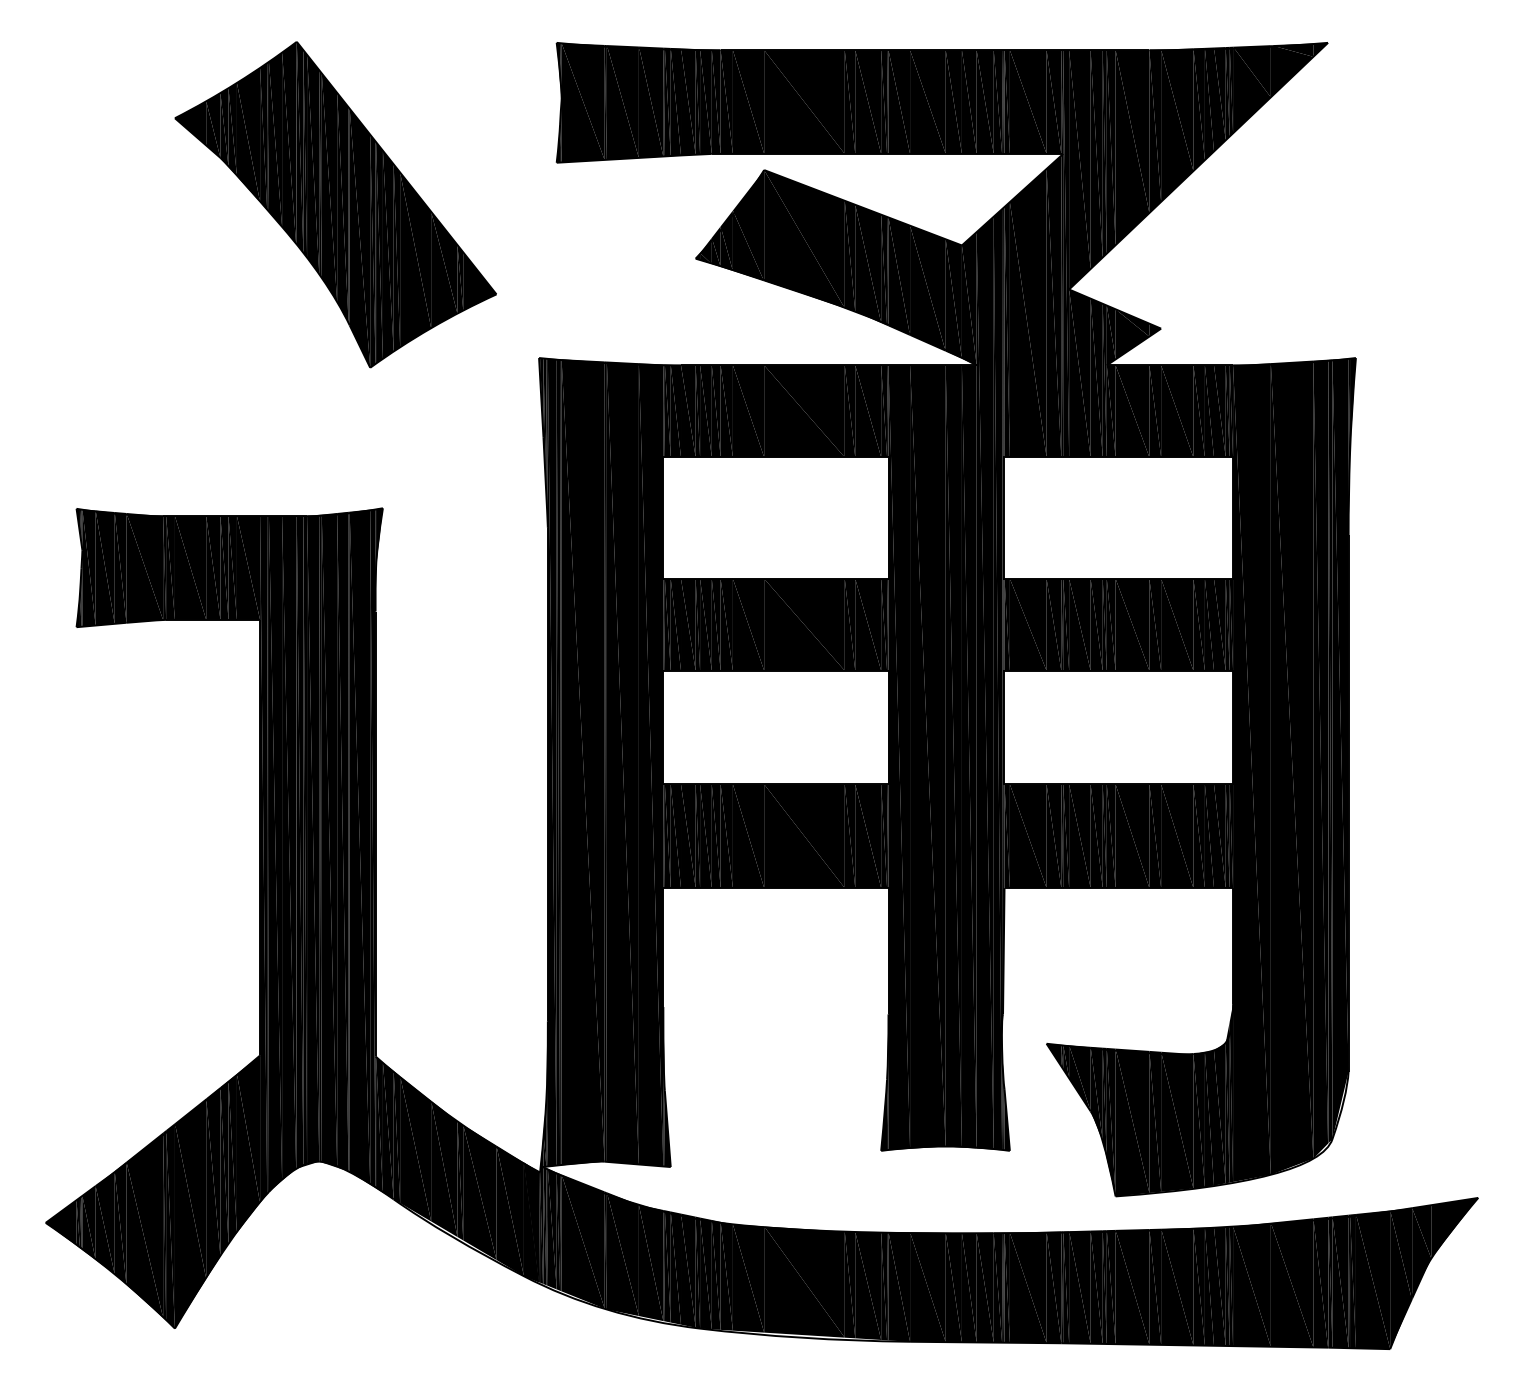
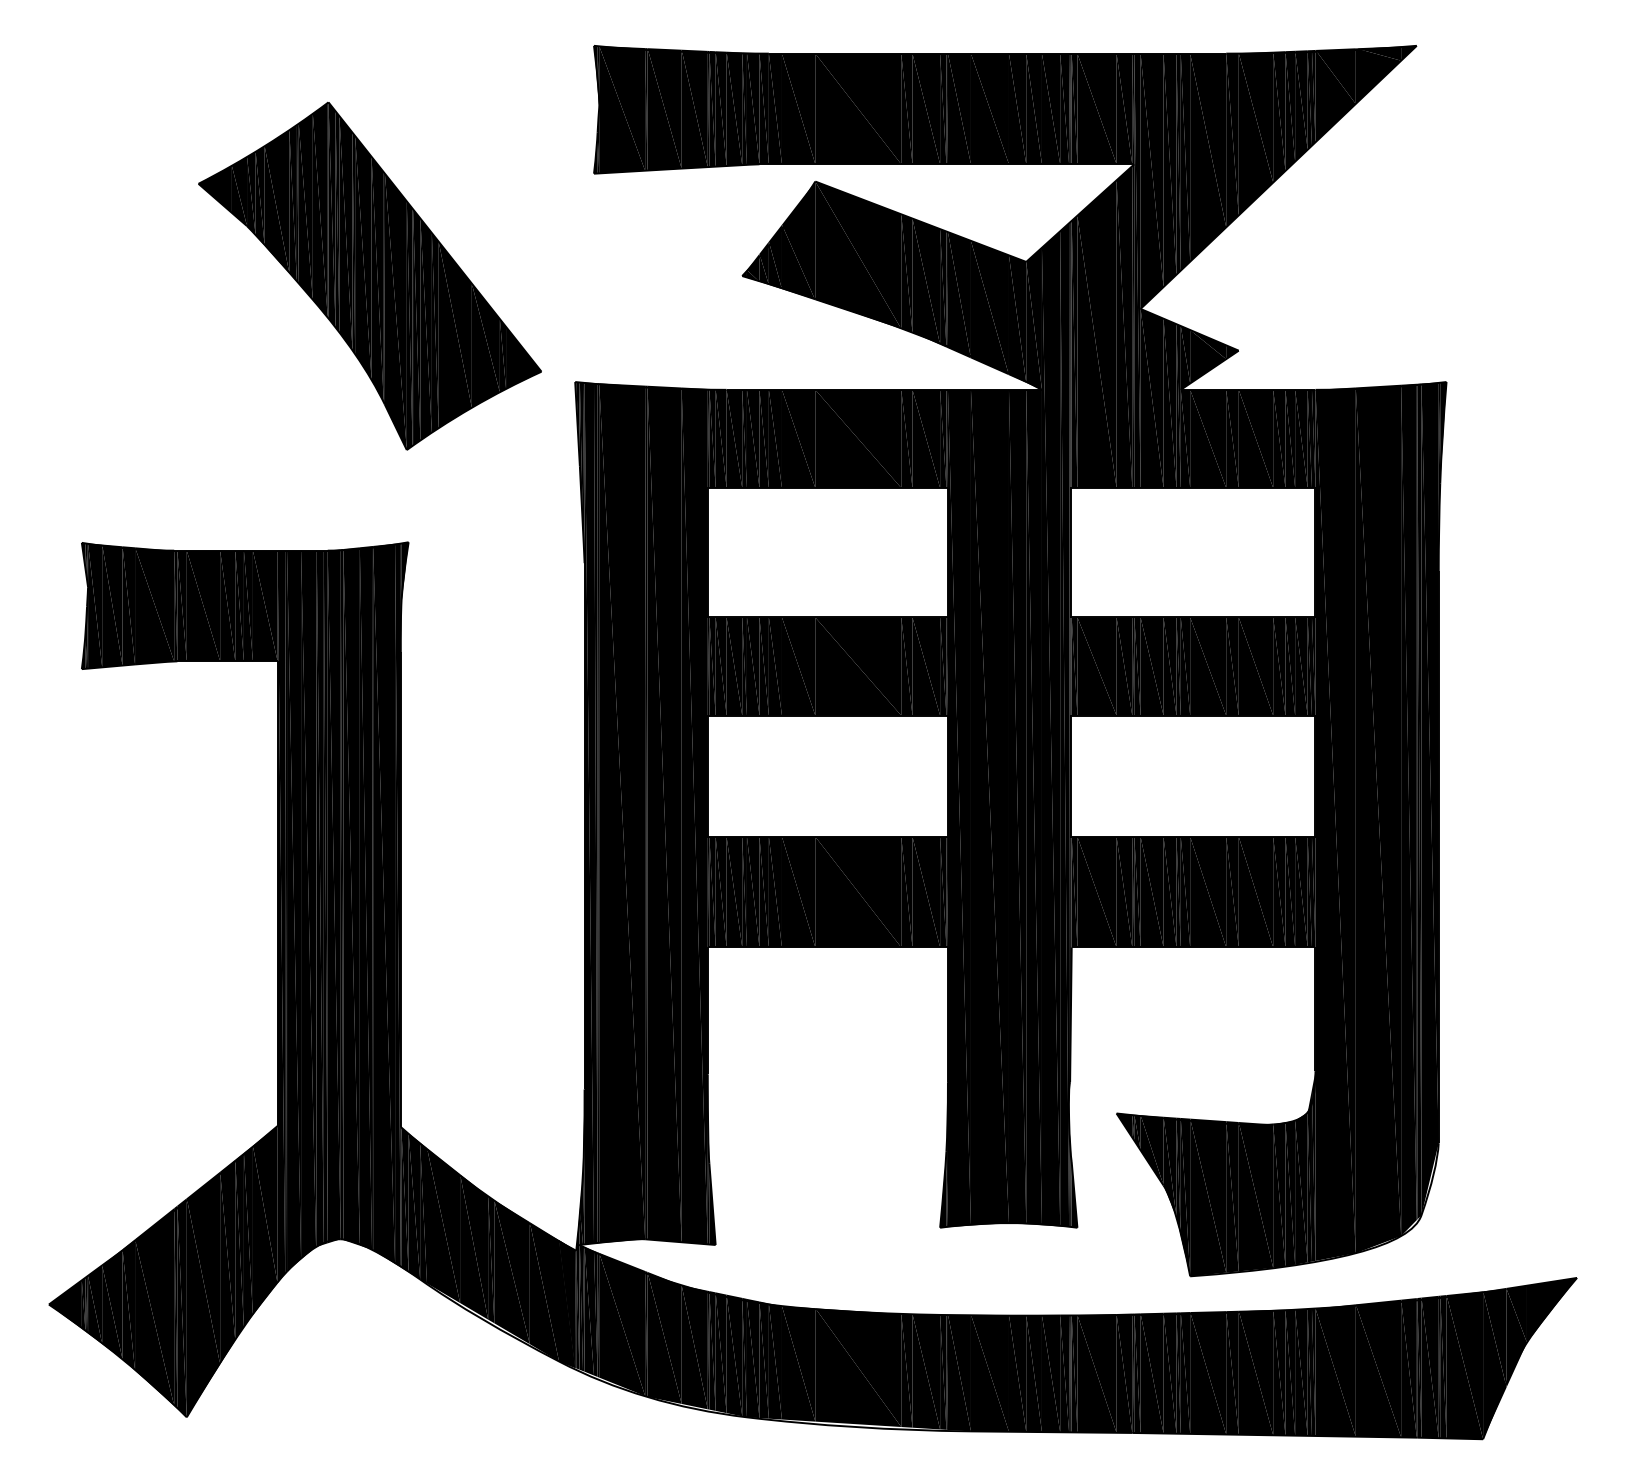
part: (335, 204) -> (369, 275), moved

